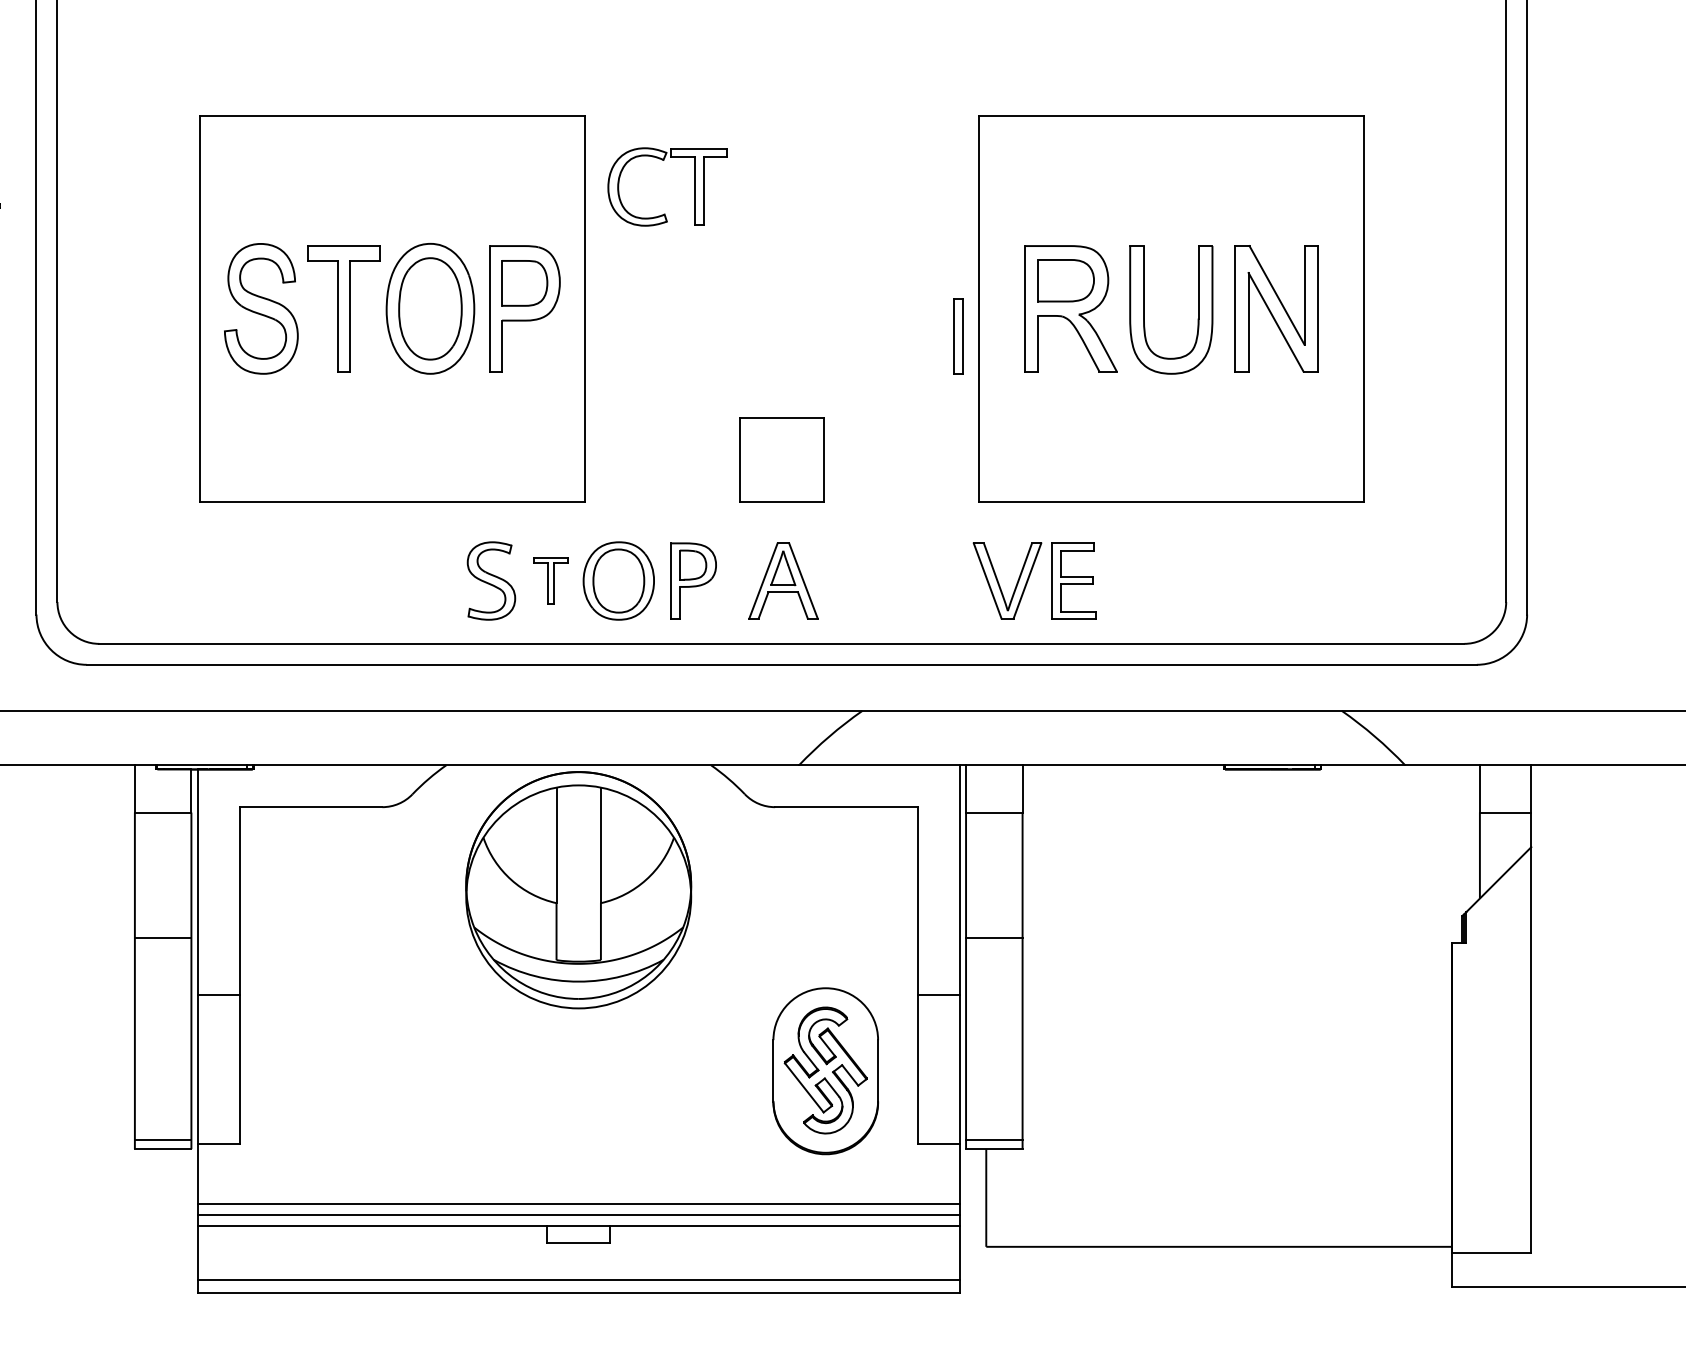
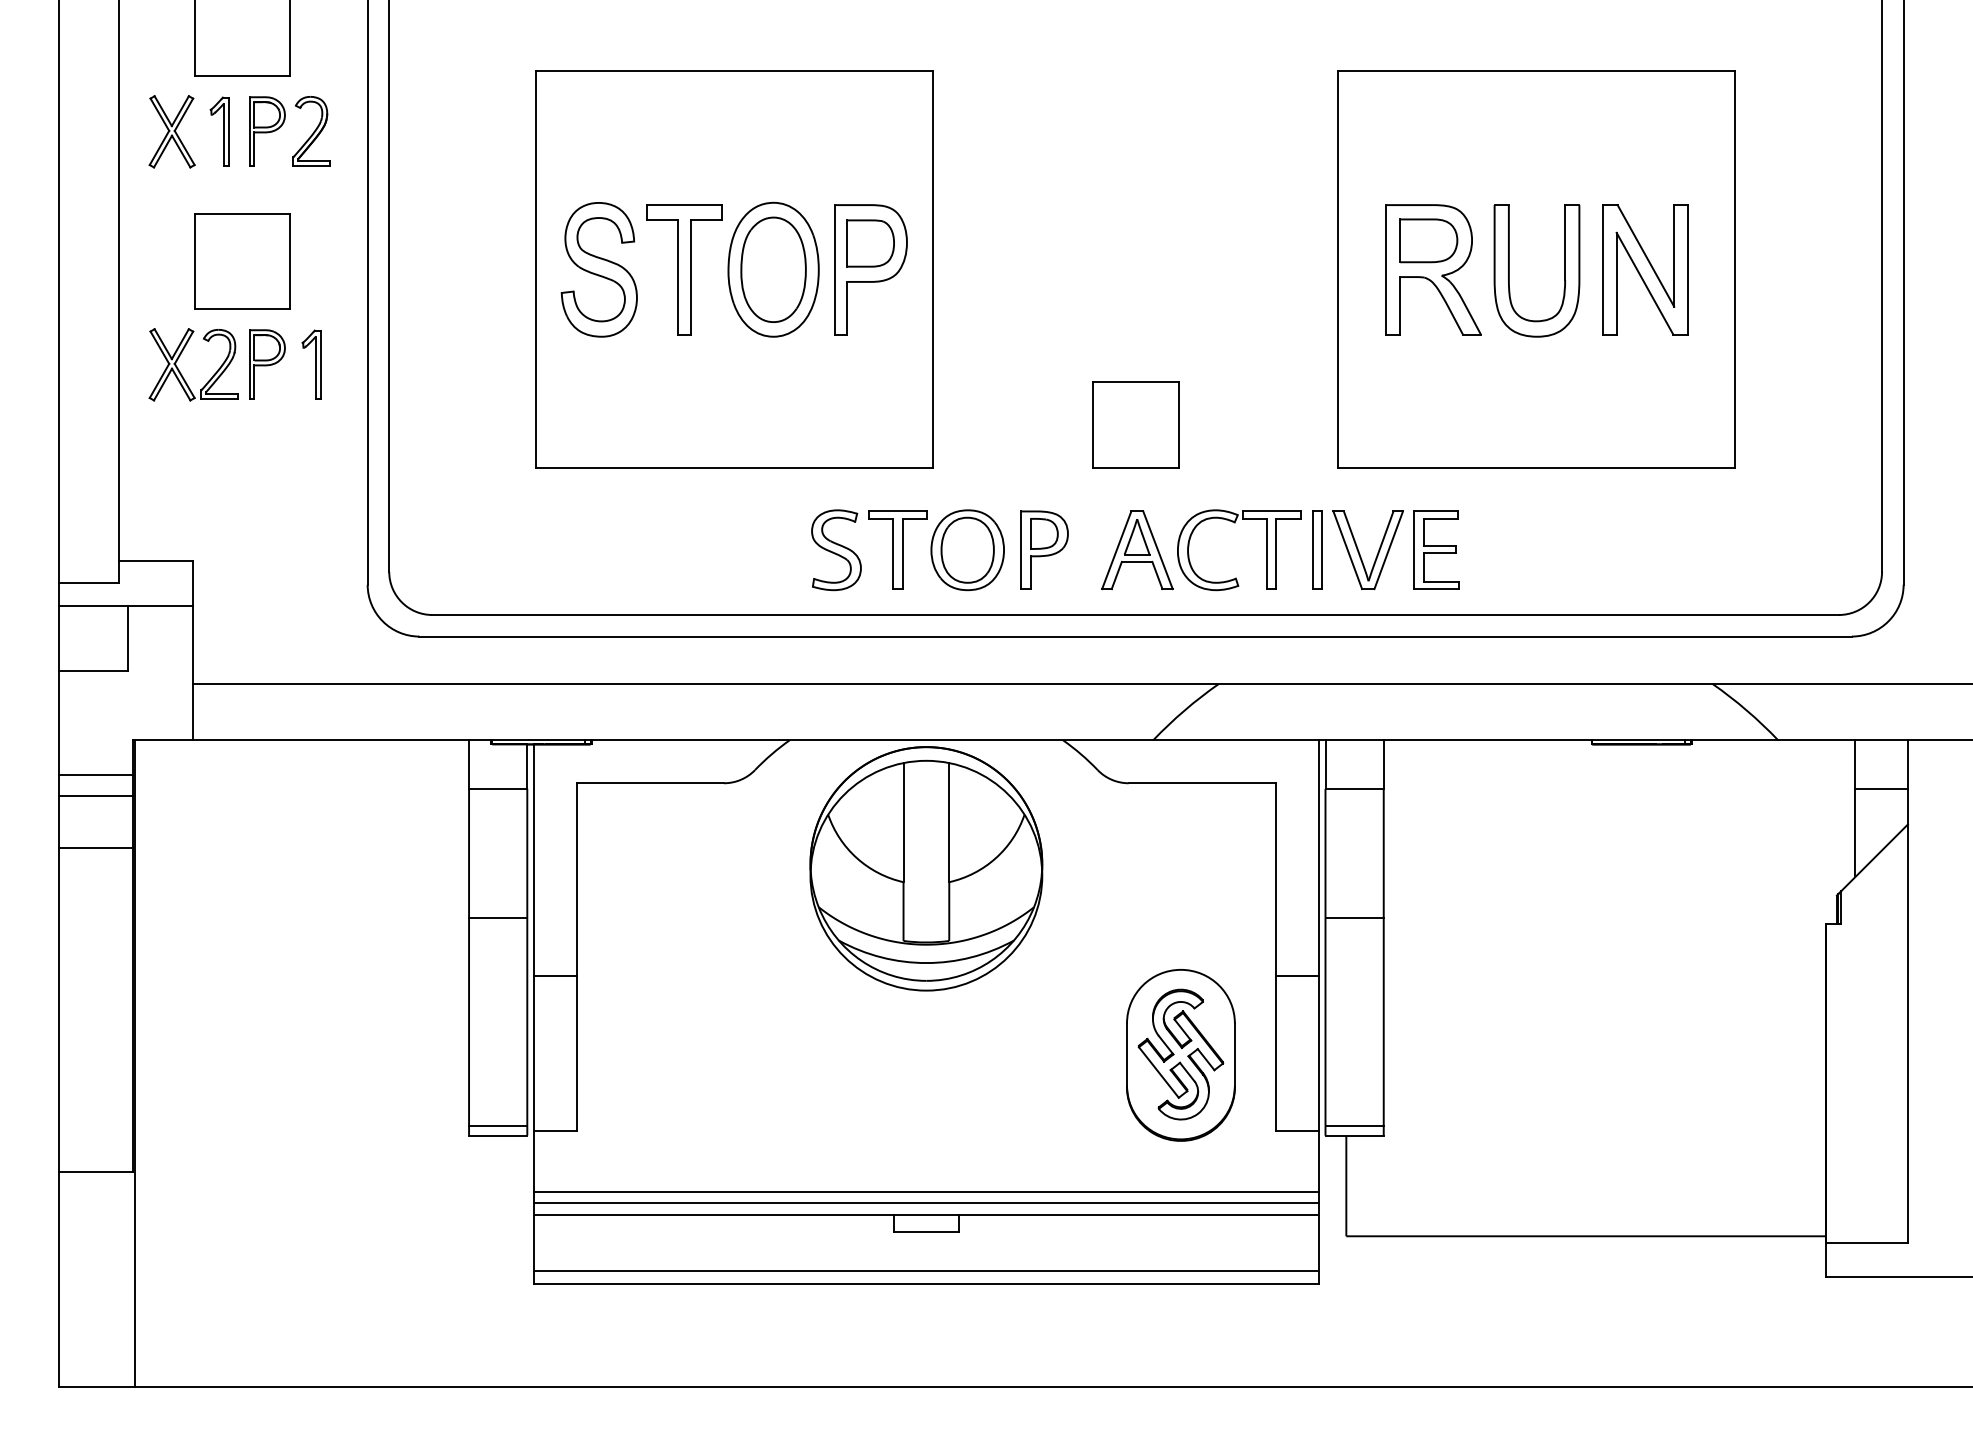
part: (694, 187) -> (1266, 550), moved
part: (958, 335) -> (1317, 549), moved
part: (550, 580) -> (897, 549), size x1.67

